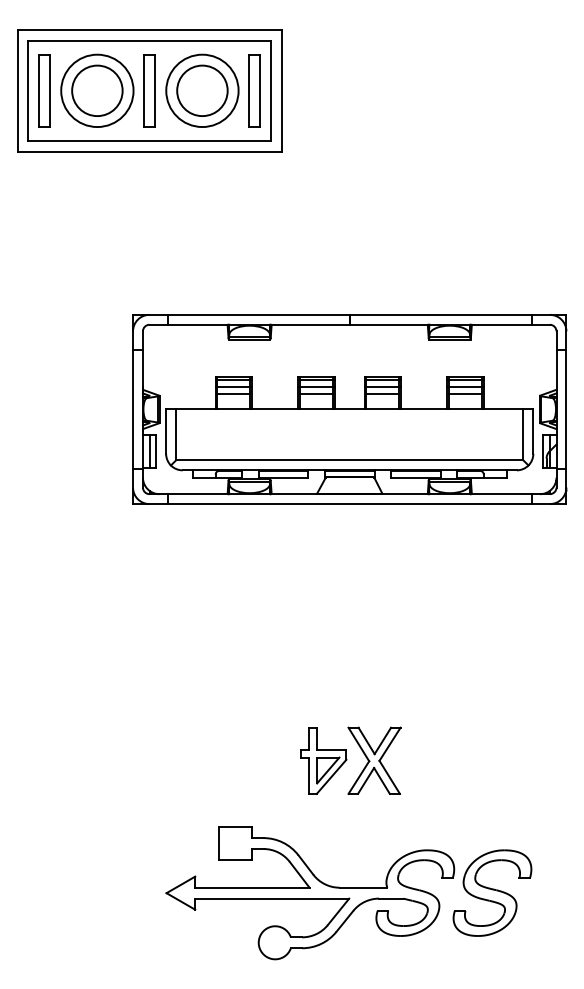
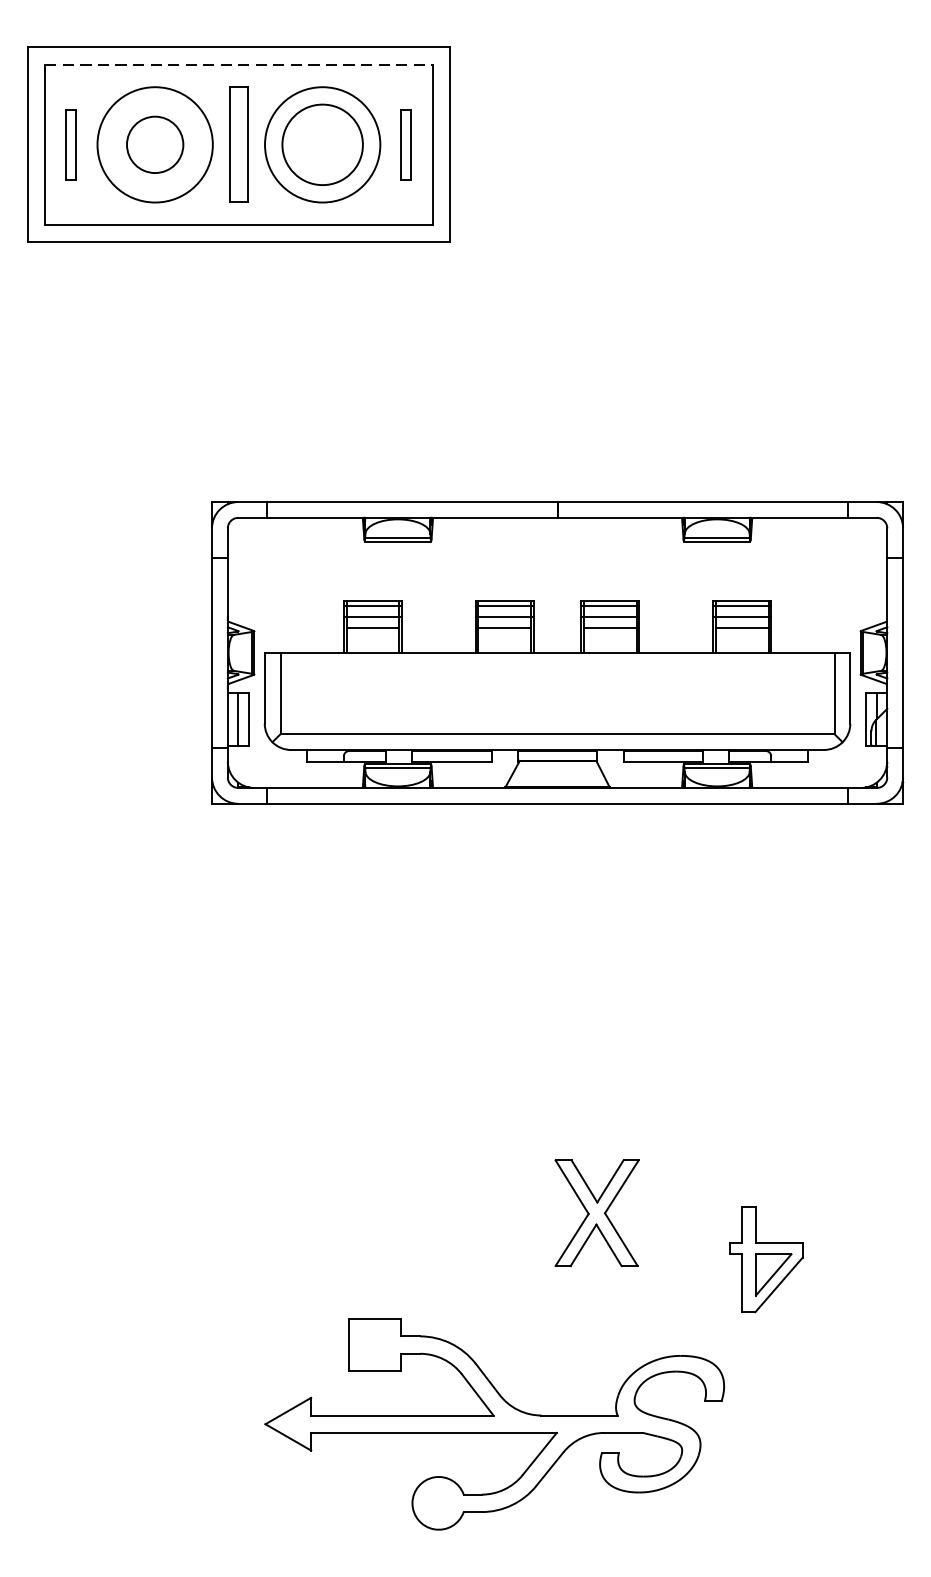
line: (150, 40) -> (239, 64), solid -> dashed
part: (44, 90) -> (70, 144), size x0.6
circle: (97, 90) -> (155, 144), size x0.7
part: (254, 90) -> (405, 144), size x0.6
part: (323, 760) -> (766, 1258), moved
part: (492, 892) -> (785, 1423), removed

